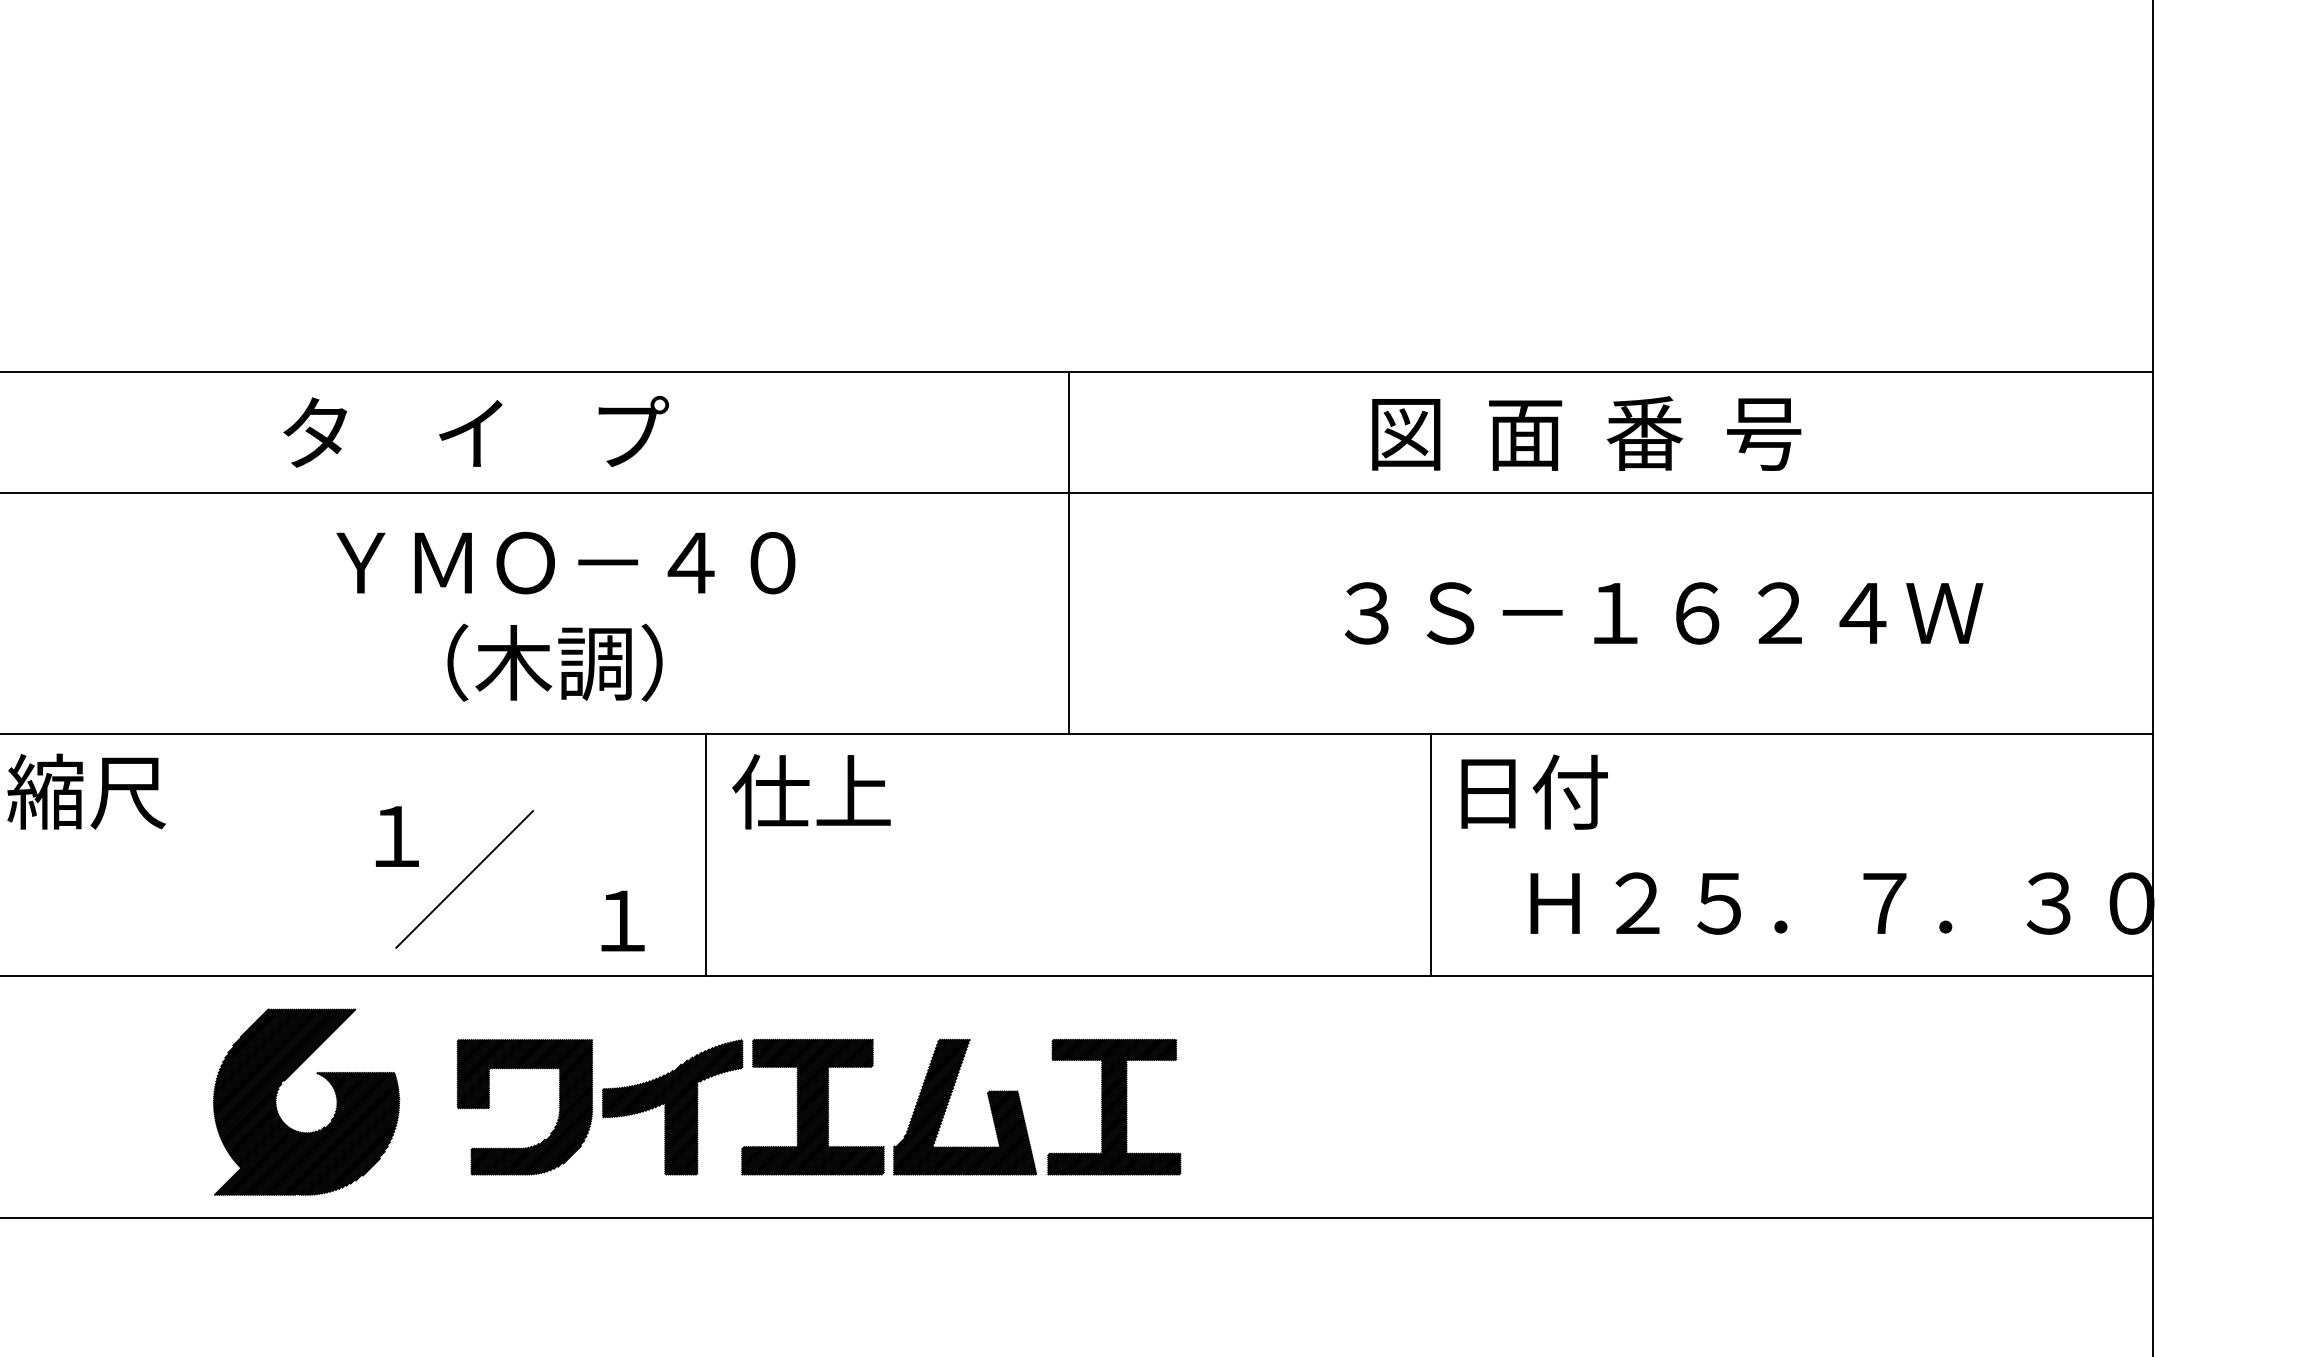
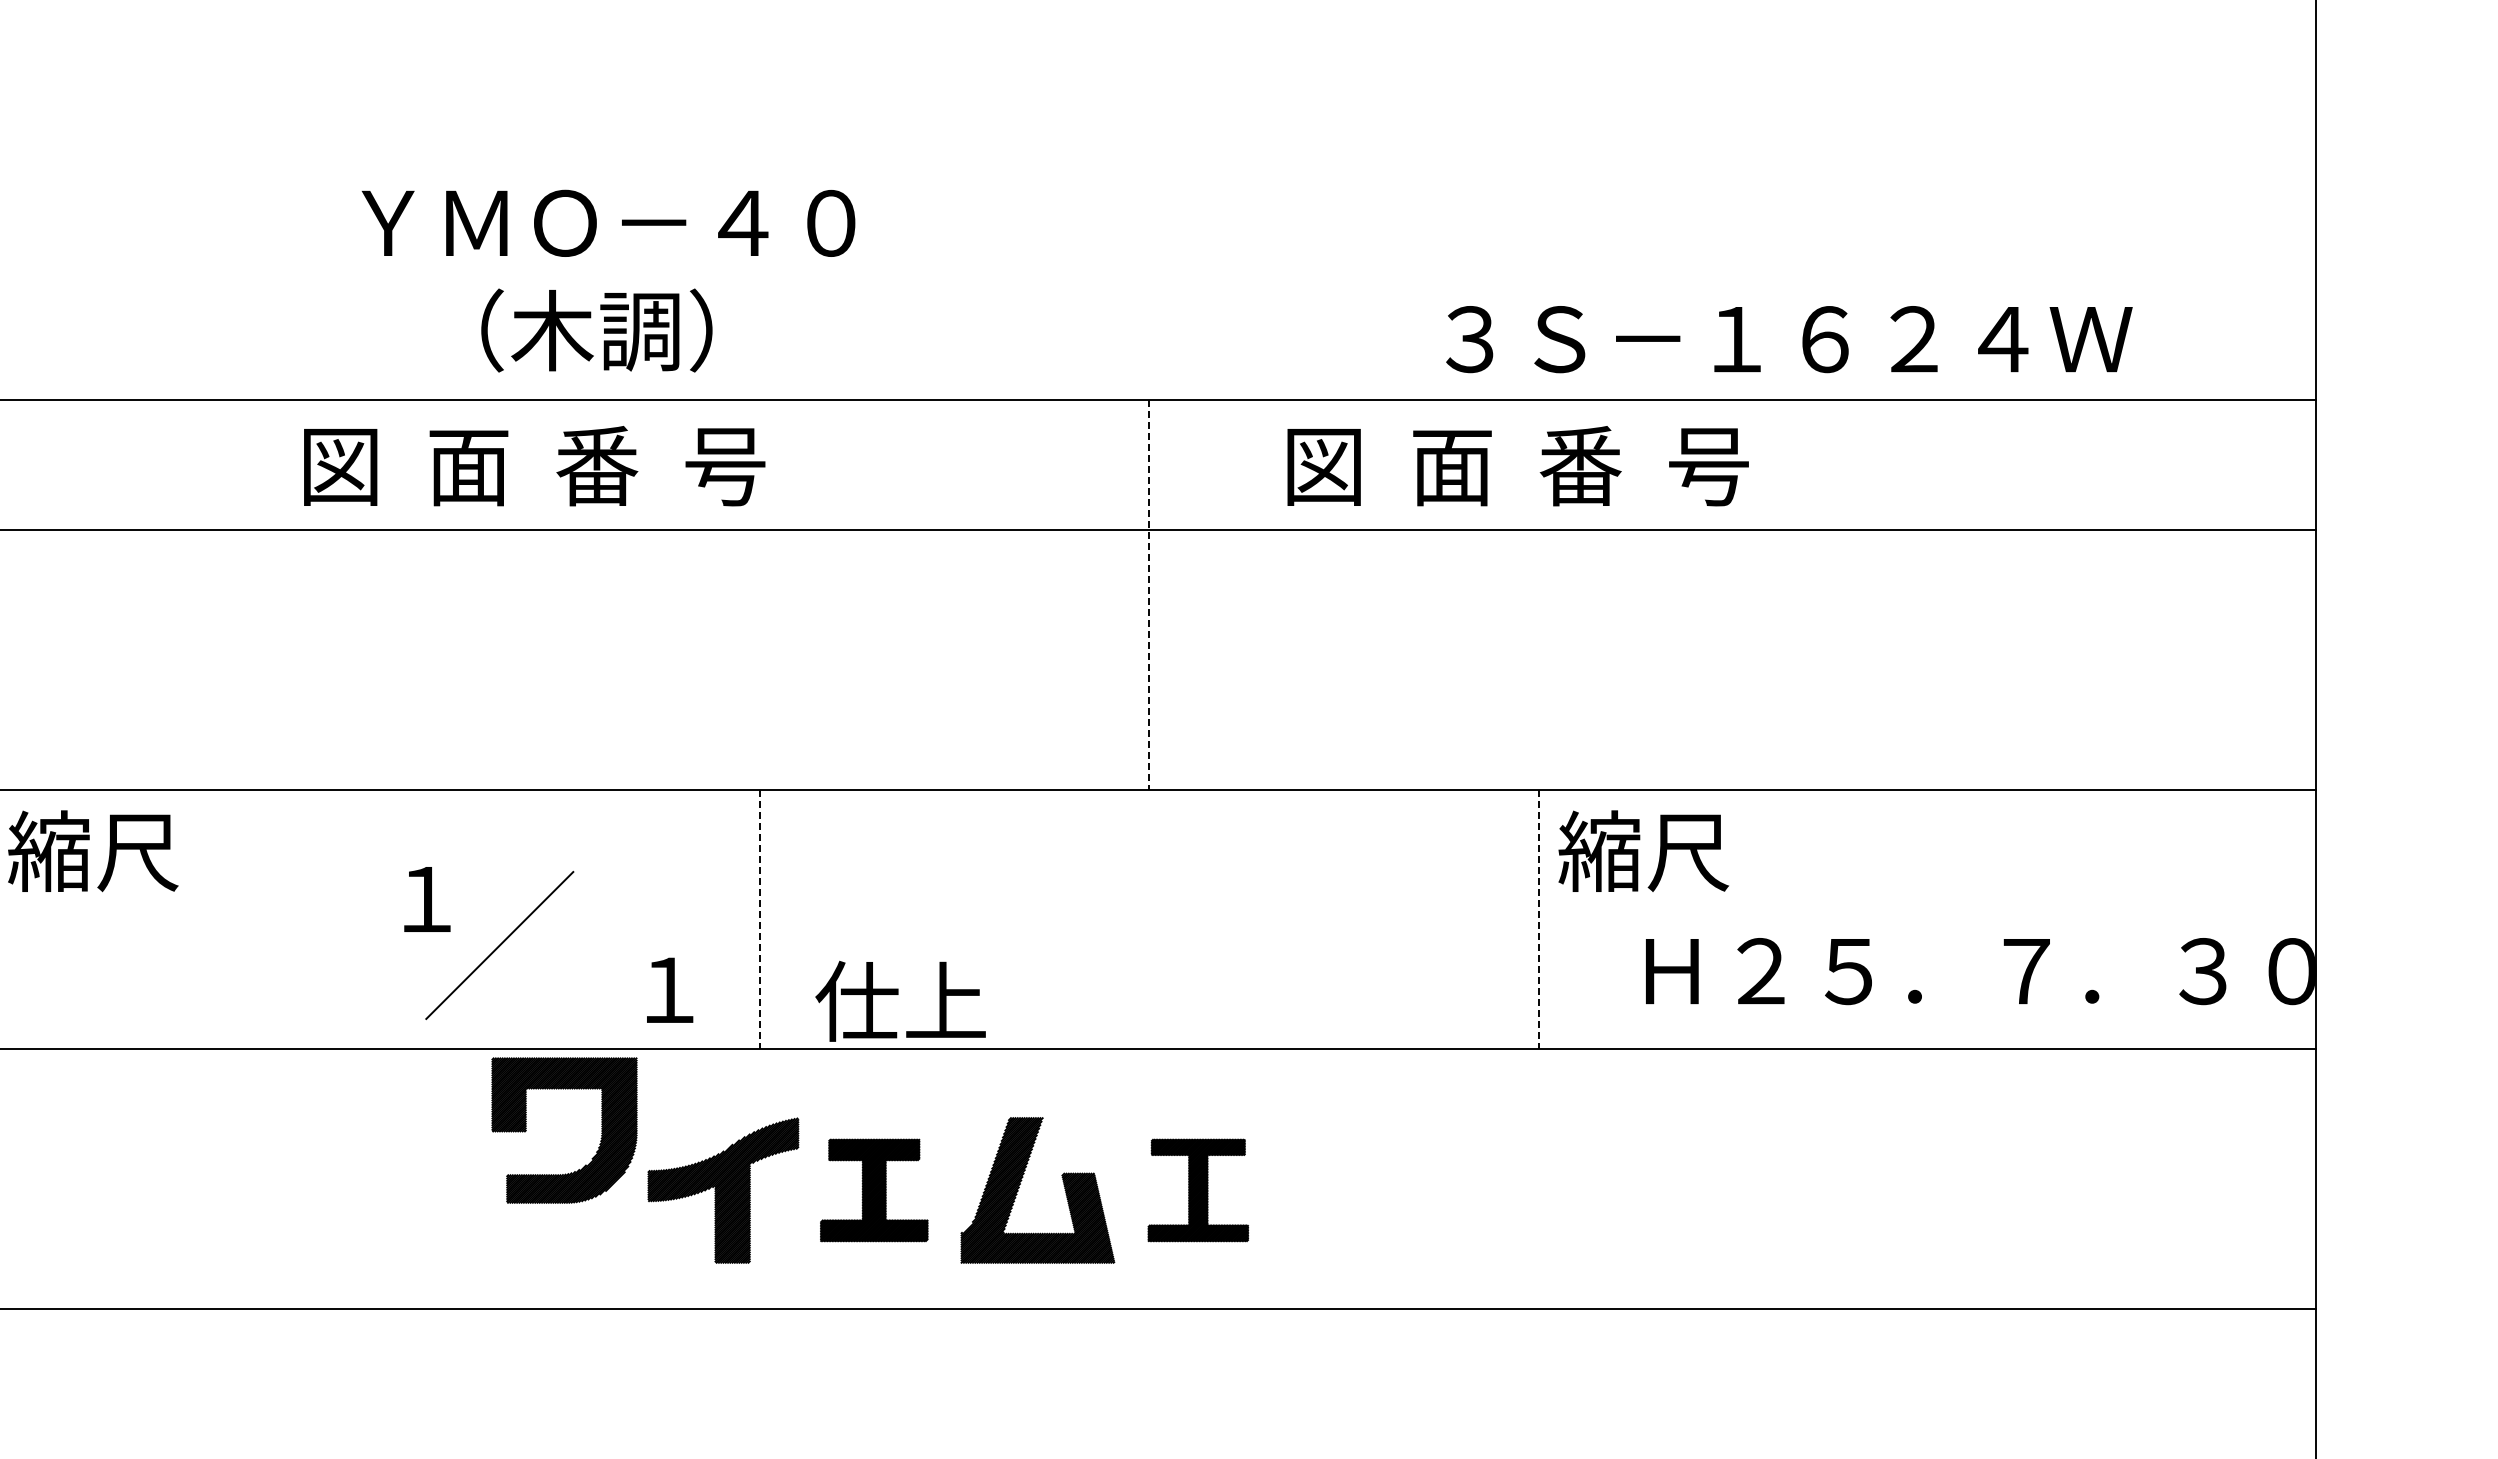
text: (497, 432) -> (534, 465), タ    イ    プ -> 図  面  番  号
text: (1586, 433) -> (1517, 466), moved
line: (1068, 552) -> (1149, 594), solid -> dashed
text: (1664, 613) -> (1789, 339), moved
text: (565, 616) -> (608, 280), moved
text: (811, 791) -> (900, 1000), moved
text: (1528, 791) -> (1643, 851), 日付 -> 縮尺
line: (706, 855) -> (759, 919), solid -> dashed
line: (1431, 855) -> (1539, 919), solid -> dashed
part: (323, 1077) -> (347, 1158), removed
part: (813, 1107) -> (874, 1190), size x0.7
part: (1114, 1107) -> (1198, 1190), size x0.7
part: (558, 1114) -> (600, 1138), moved

